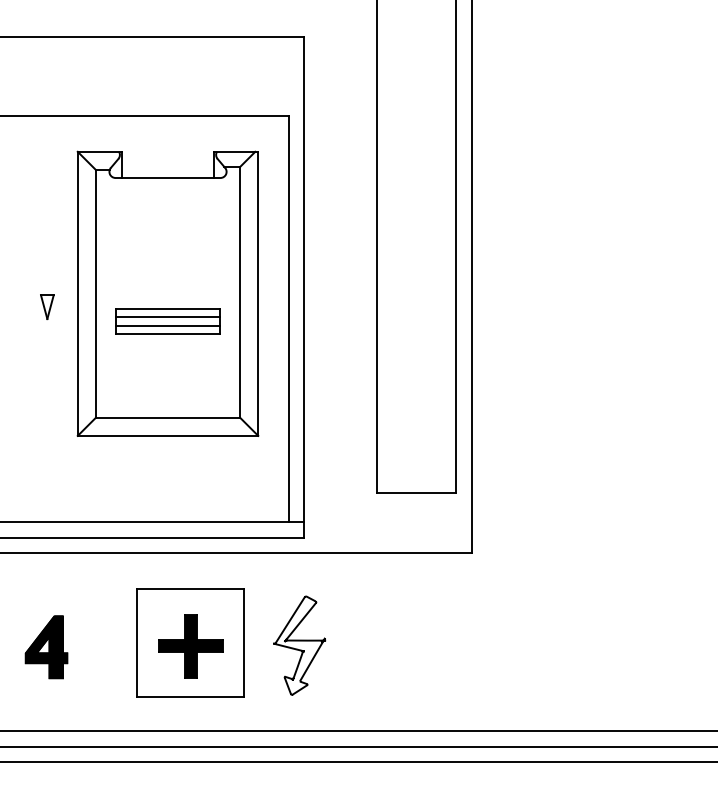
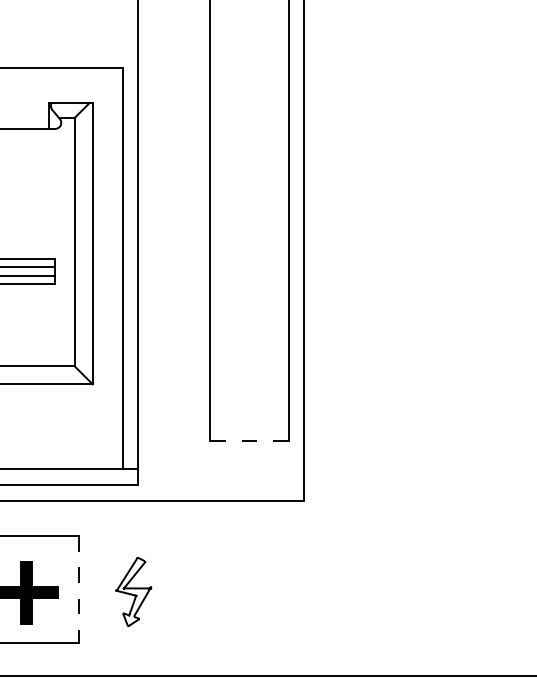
line: (416, 493) -> (249, 441), solid -> dashed
line: (244, 642) -> (79, 588), solid -> dashed
part: (299, 645) -> (133, 591), size x0.7

